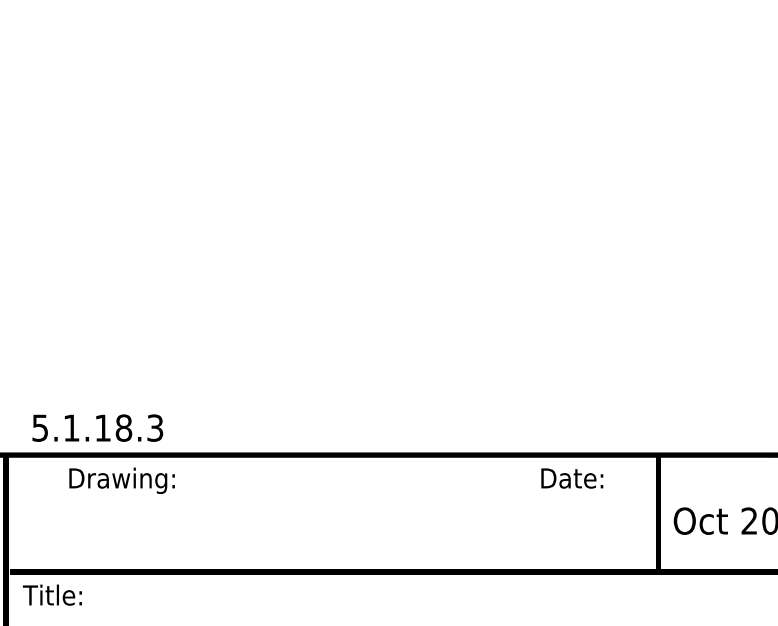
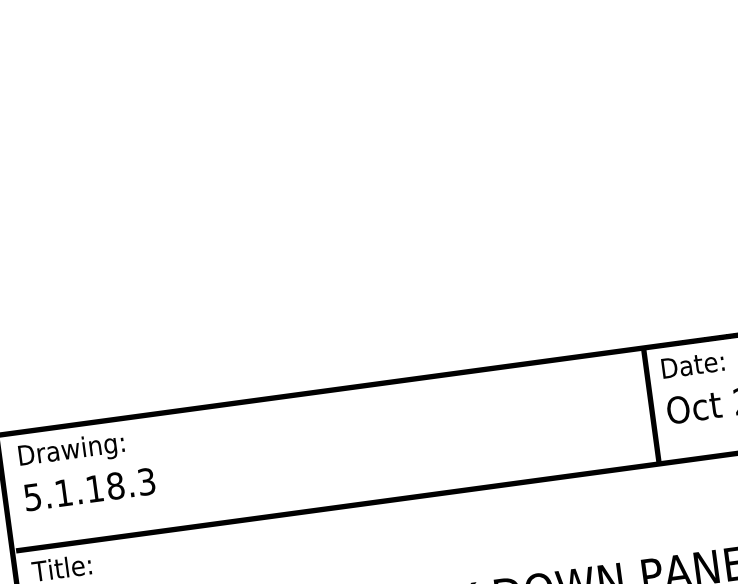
text: (97, 427) -> (89, 488), moved
text: (572, 478) -> (693, 364), moved
text: (121, 480) -> (71, 451), moved

